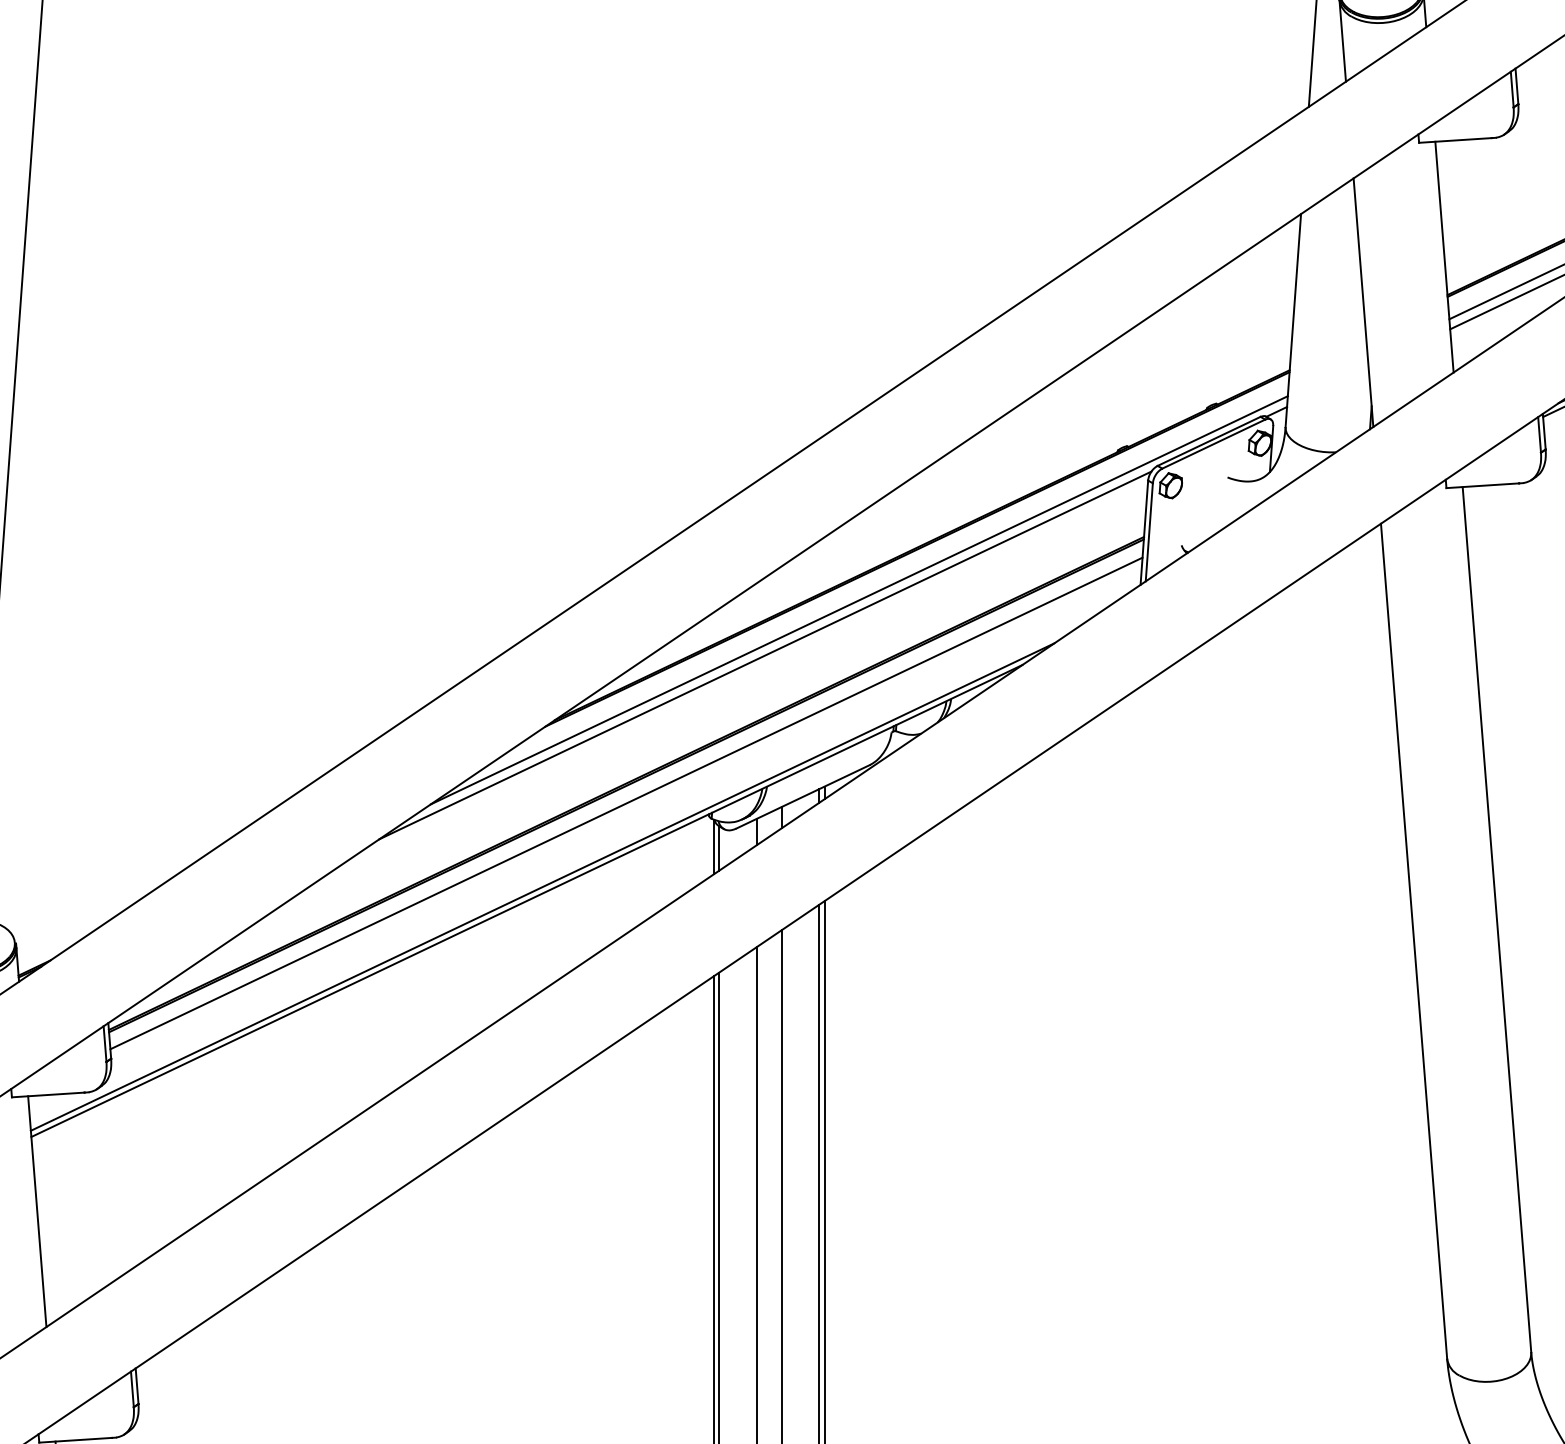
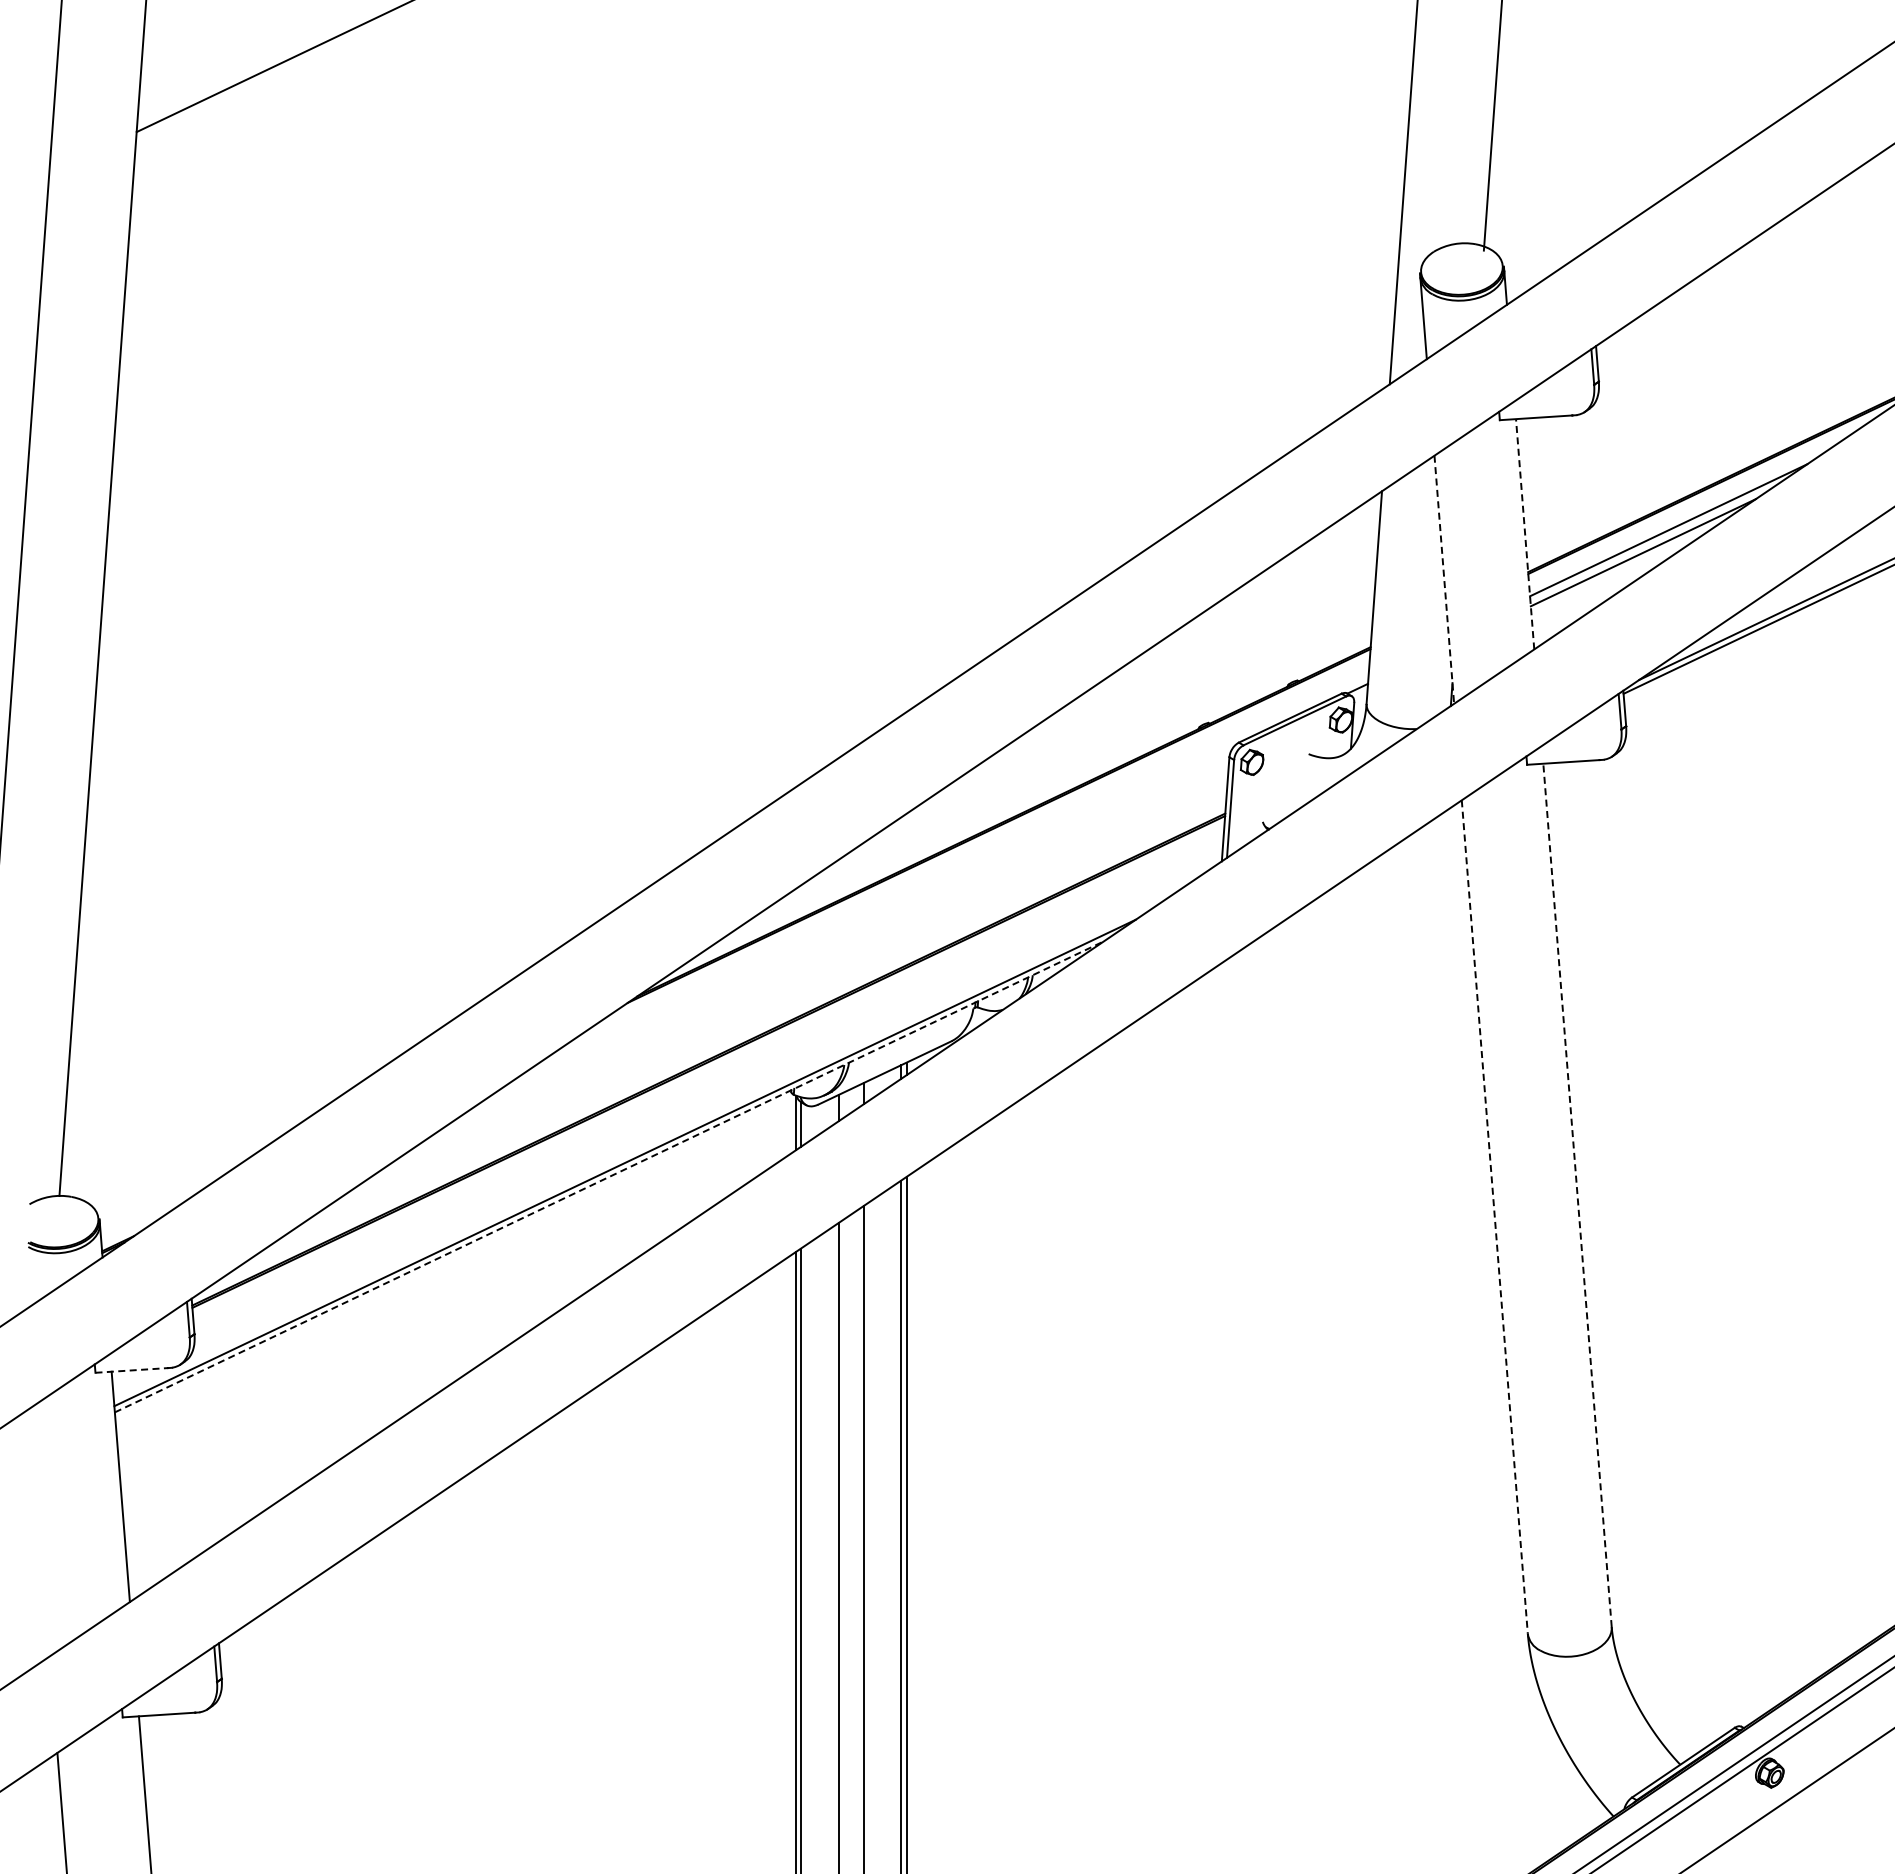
line: (1444, 257) -> (1525, 534), solid -> dashed
line: (1363, 303) -> (1444, 580), solid -> dashed
line: (858, 600) -> (940, 876), removed
line: (765, 655) -> (847, 931), removed
line: (626, 803) -> (708, 1079), removed
line: (527, 900) -> (609, 1176), solid -> dashed
line: (1496, 919) -> (1577, 1195), solid -> dashed
line: (1413, 941) -> (1494, 1217), solid -> dashed
line: (49, 1095) -> (132, 1370), solid -> dashed

